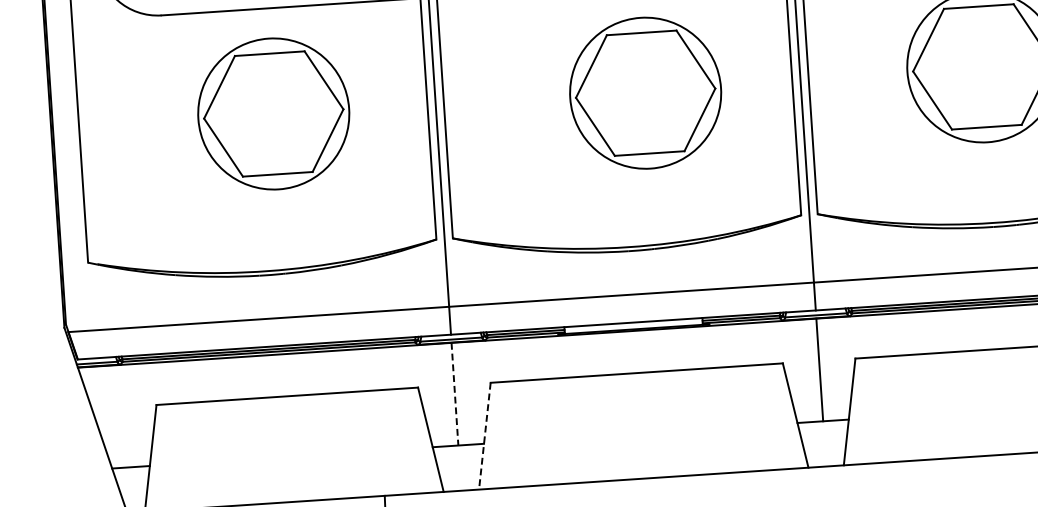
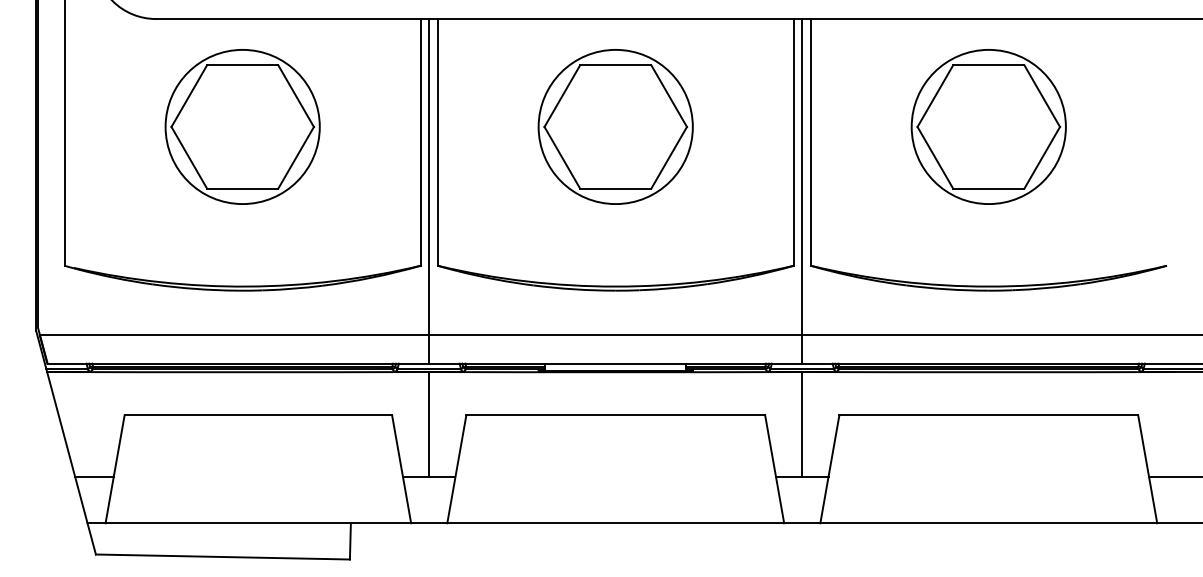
part: (645, 92) -> (615, 126), moved
part: (273, 113) -> (242, 126), moved
line: (455, 395) -> (429, 425), dashed -> solid
line: (484, 436) -> (456, 469), dashed -> solid

